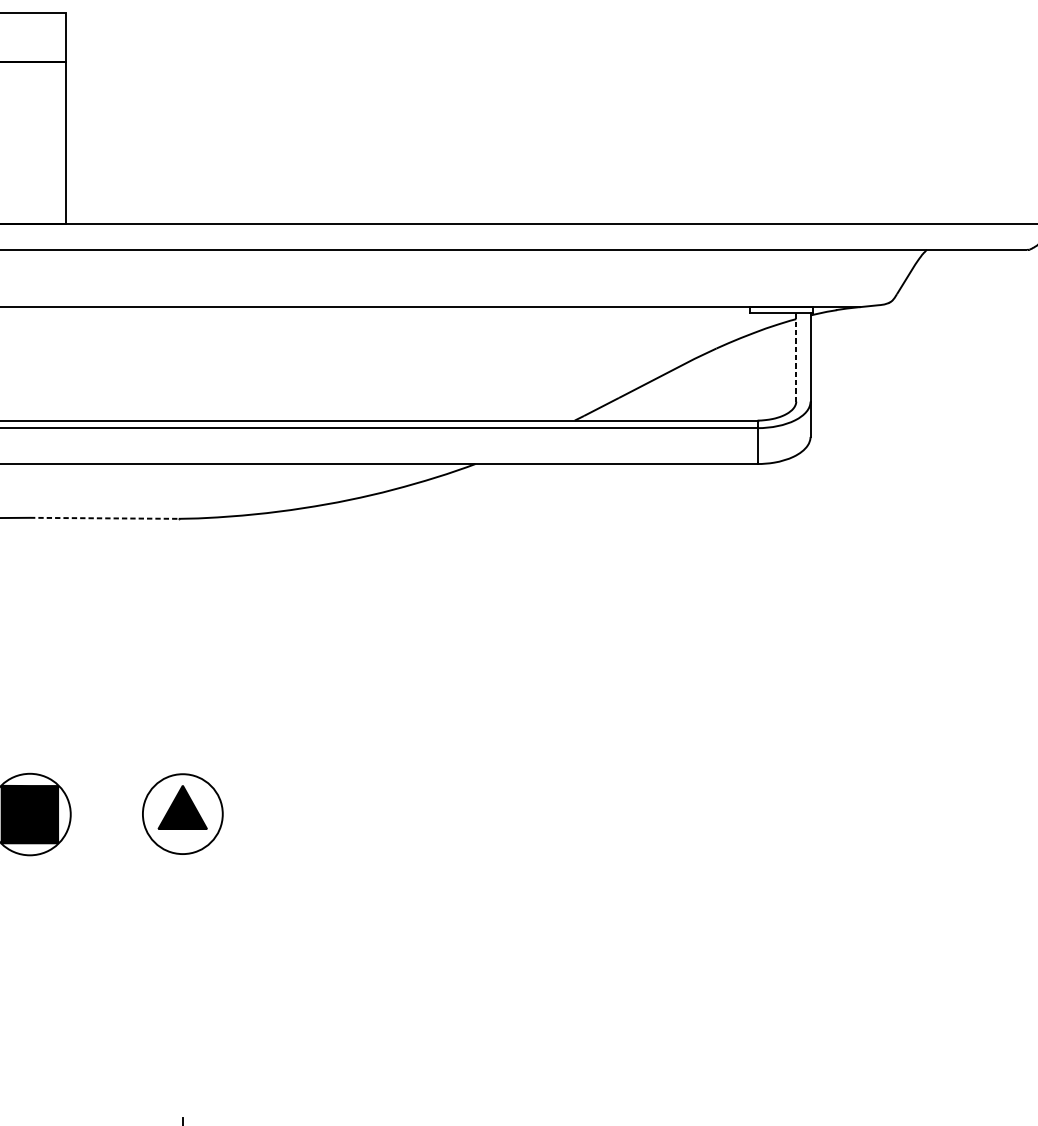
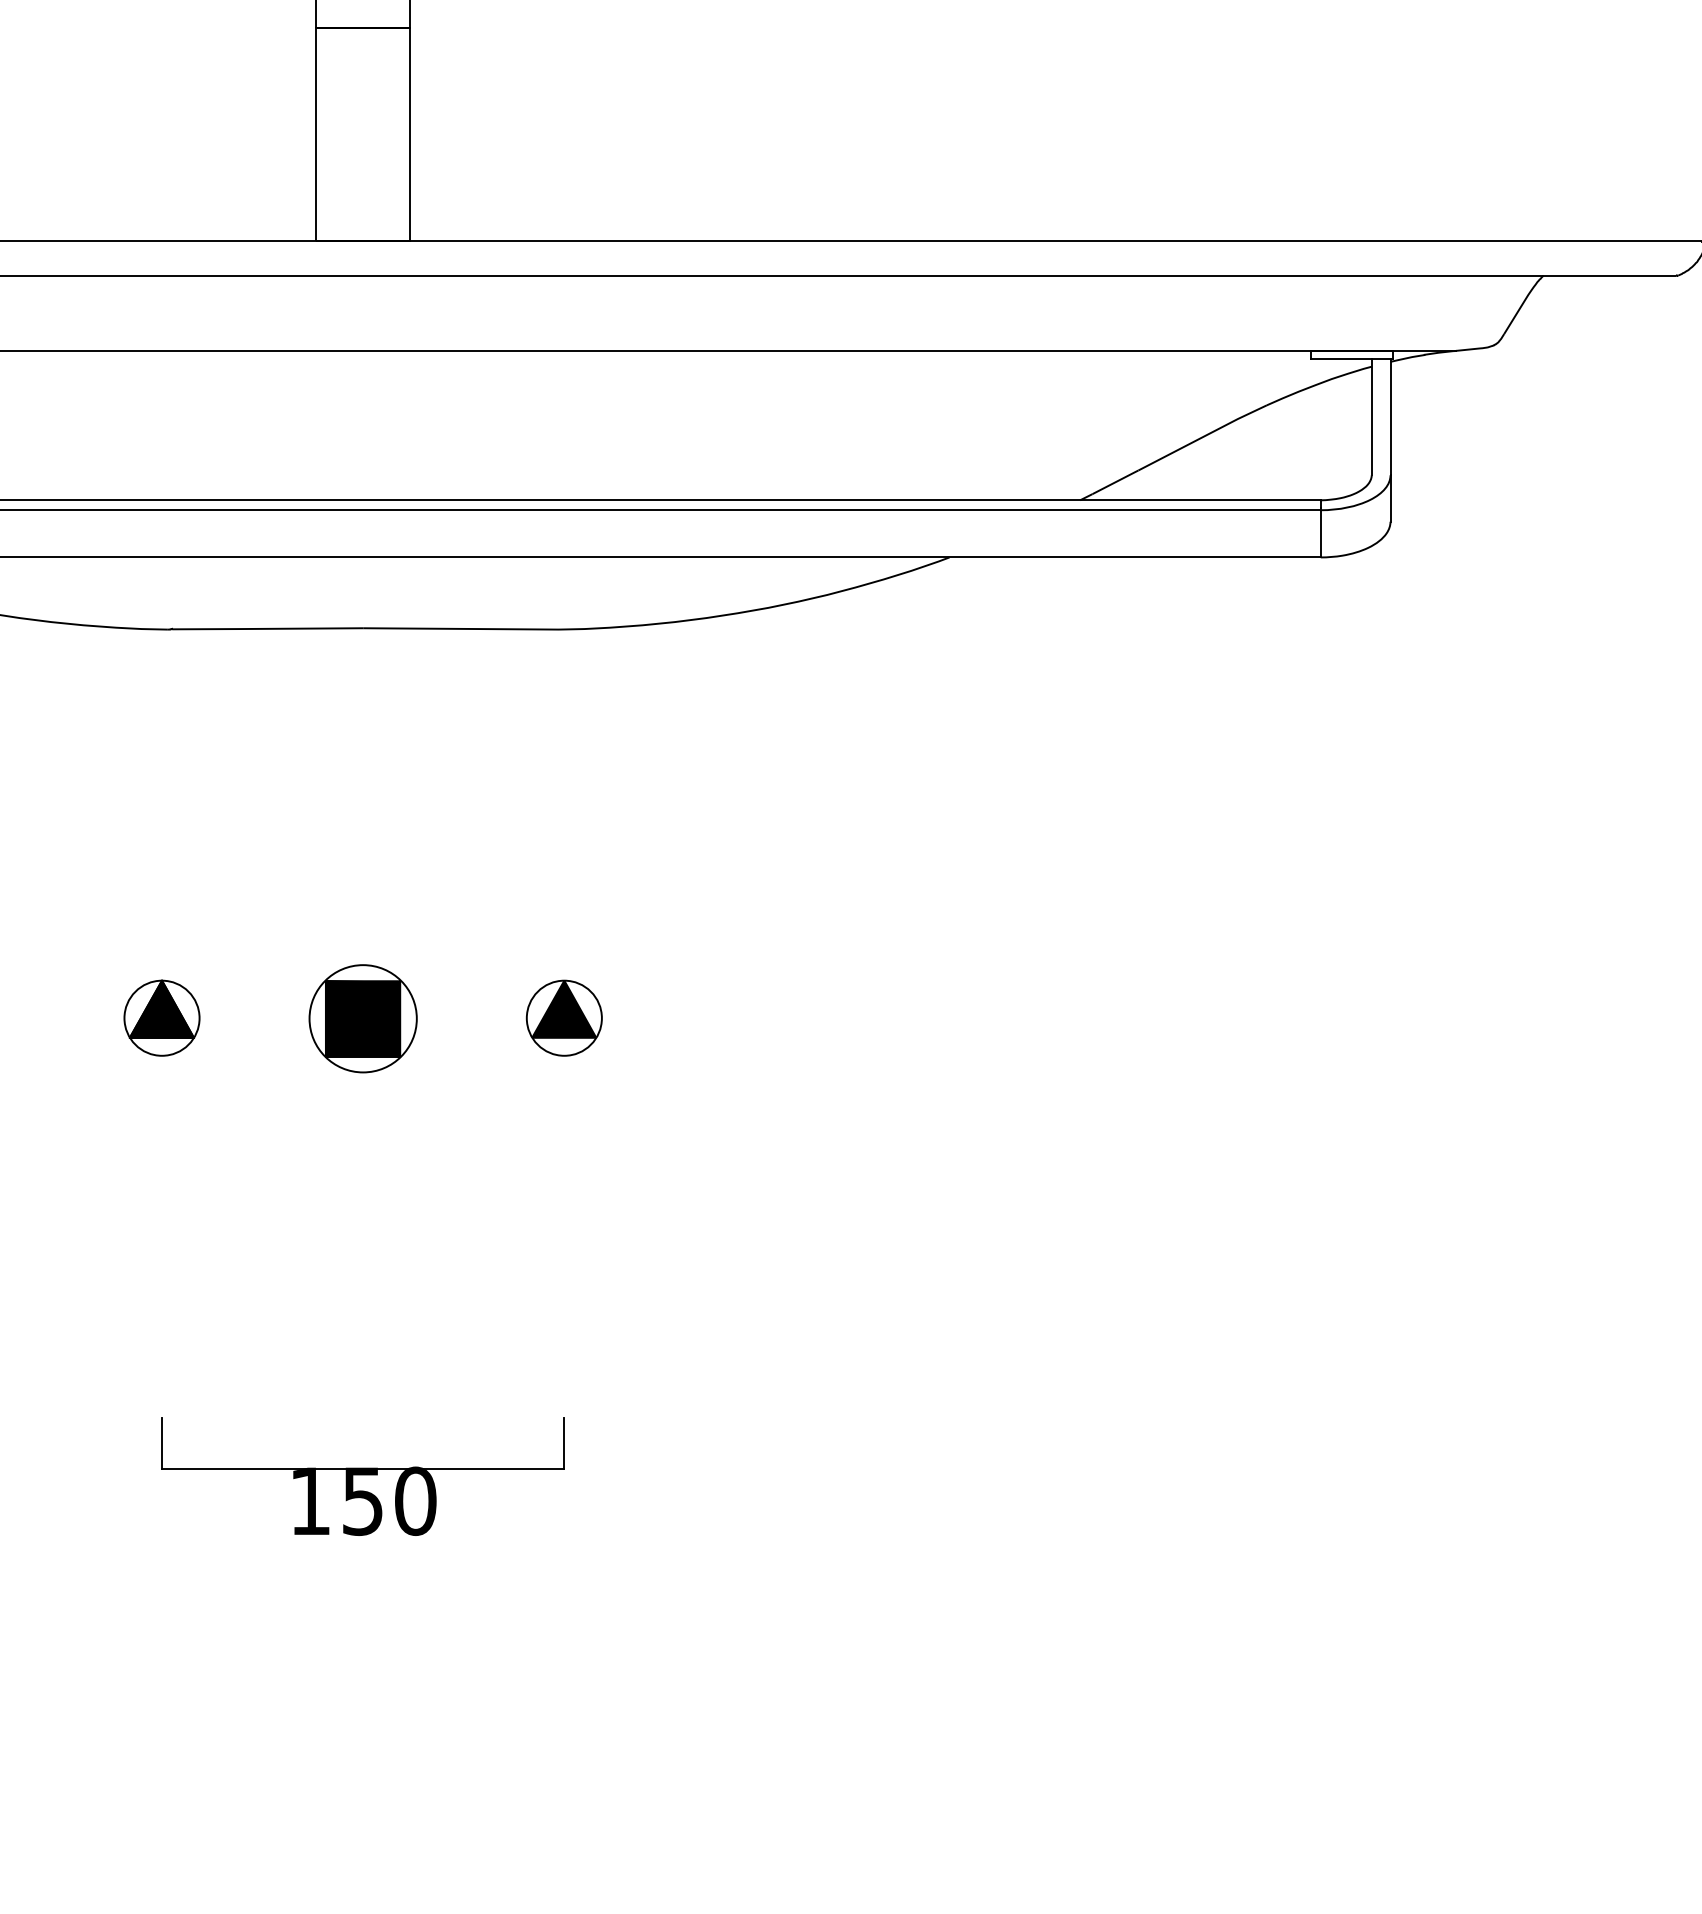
line: (796, 357) -> (1371, 417), dashed -> solid
line: (105, 518) -> (462, 628), dashed -> solid
circle: (182, 813) -> (563, 1017), size x0.71

